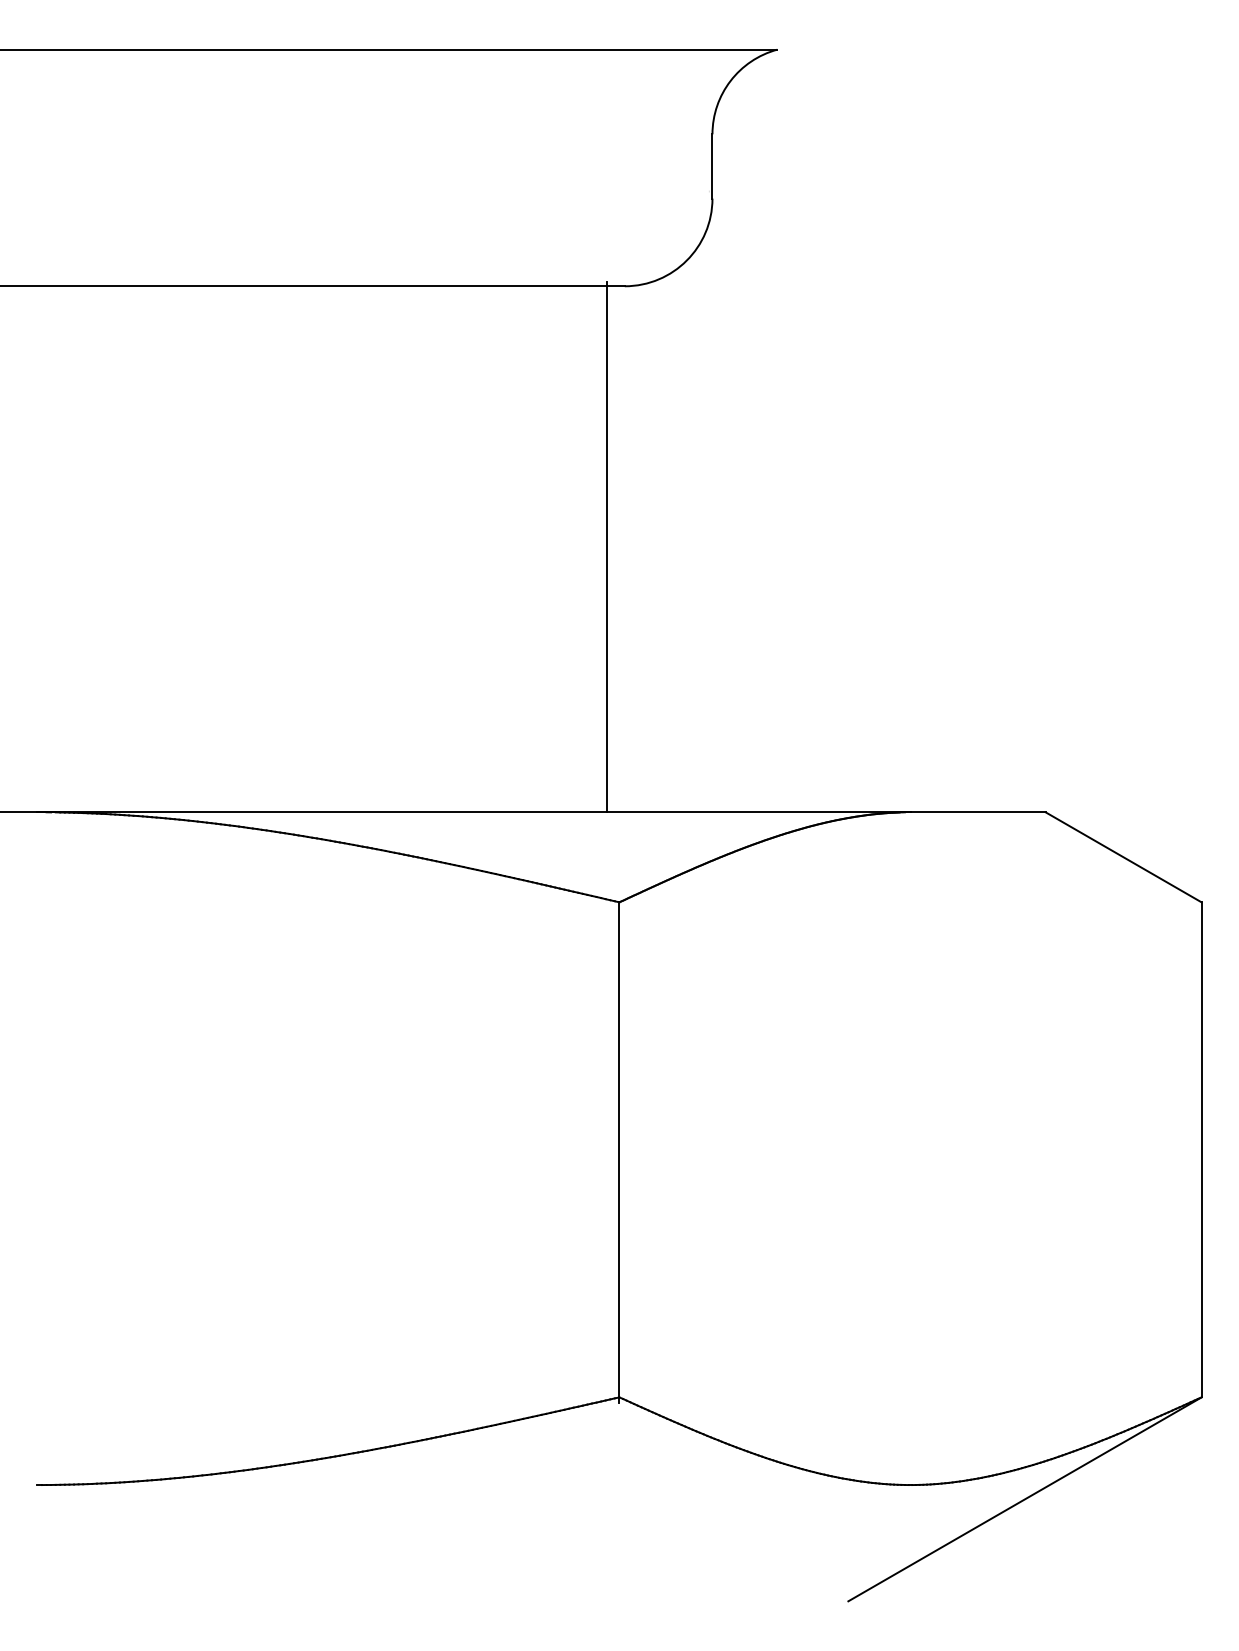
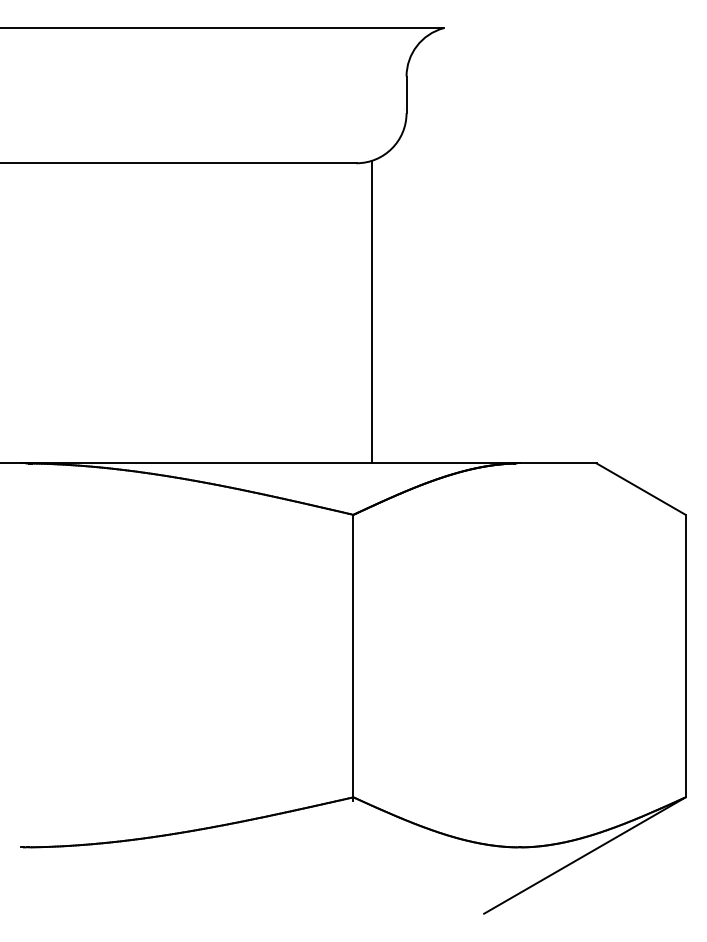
line: (607, 546) -> (371, 311), moved

